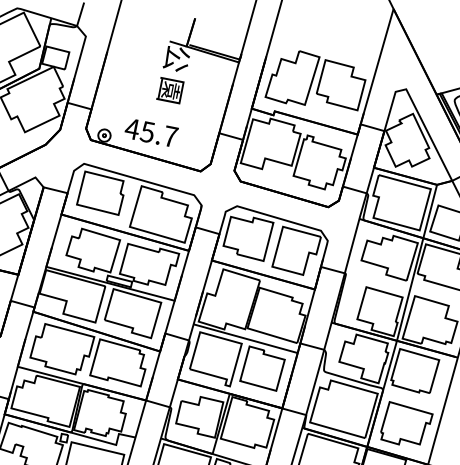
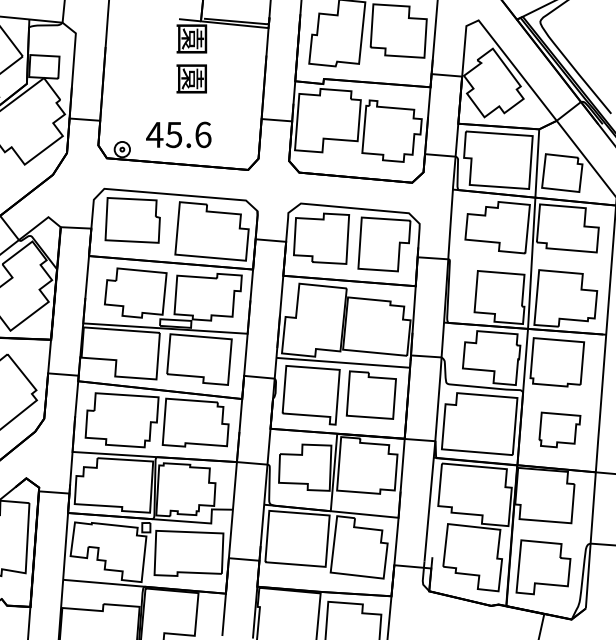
text: (176, 58) -> (191, 38), 公 -> 園
text: (170, 136) -> (203, 134), 45.7 -> 45.6
part: (406, 425) -> (559, 429), size x0.7

